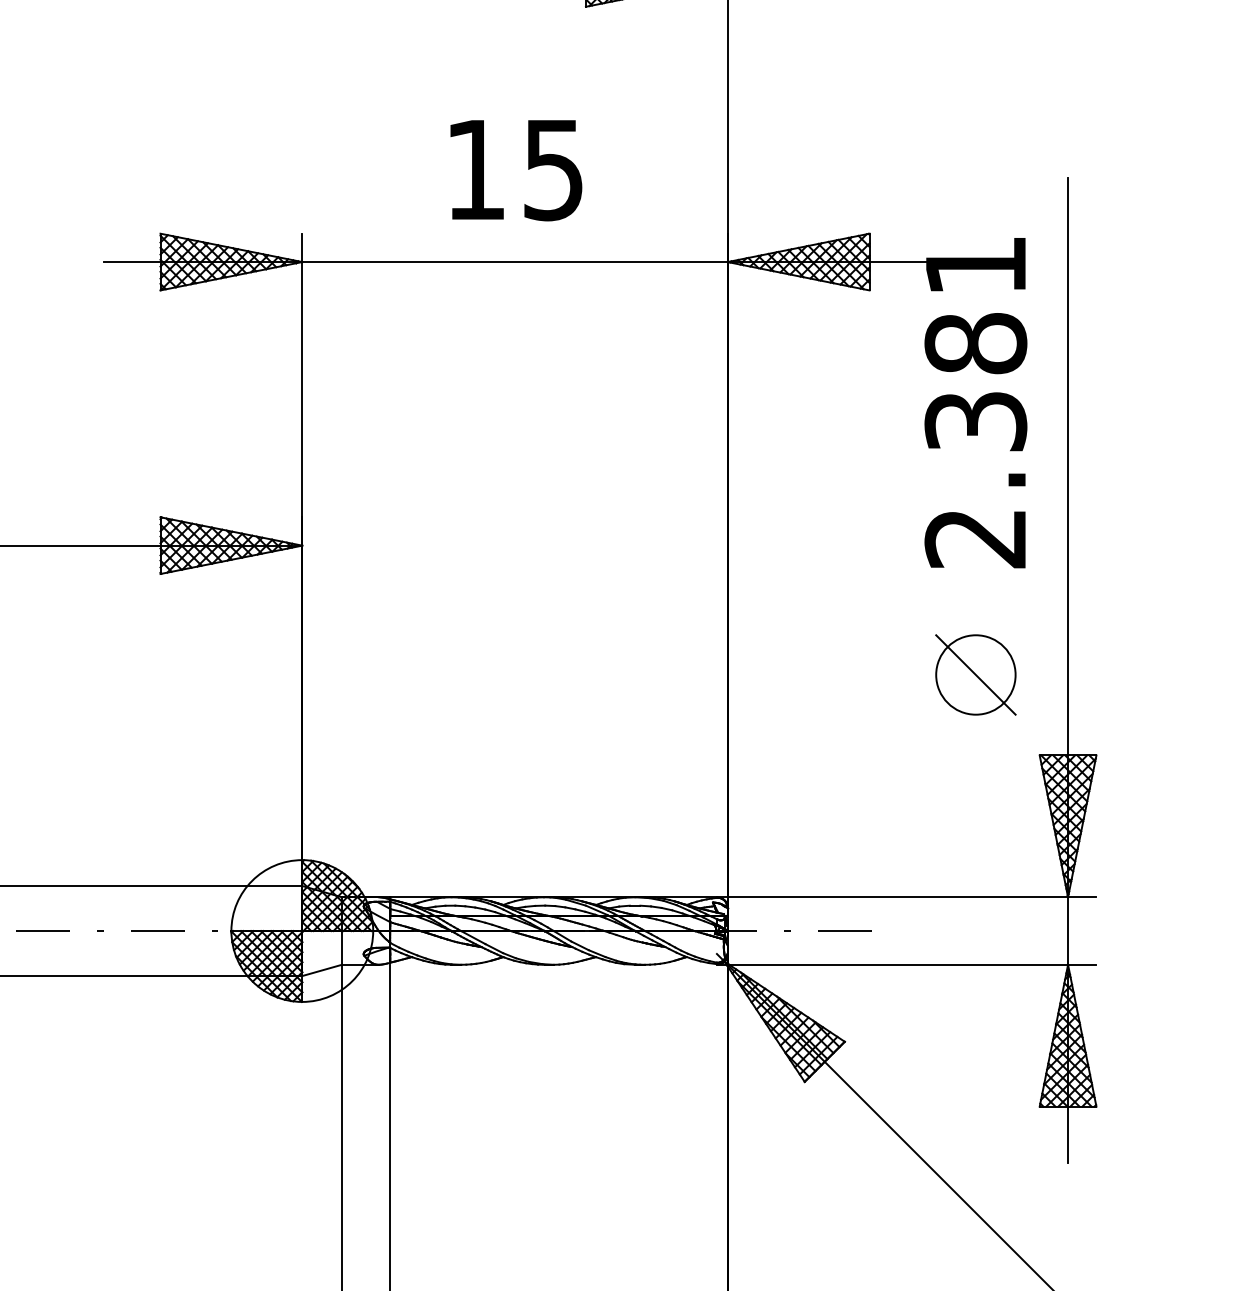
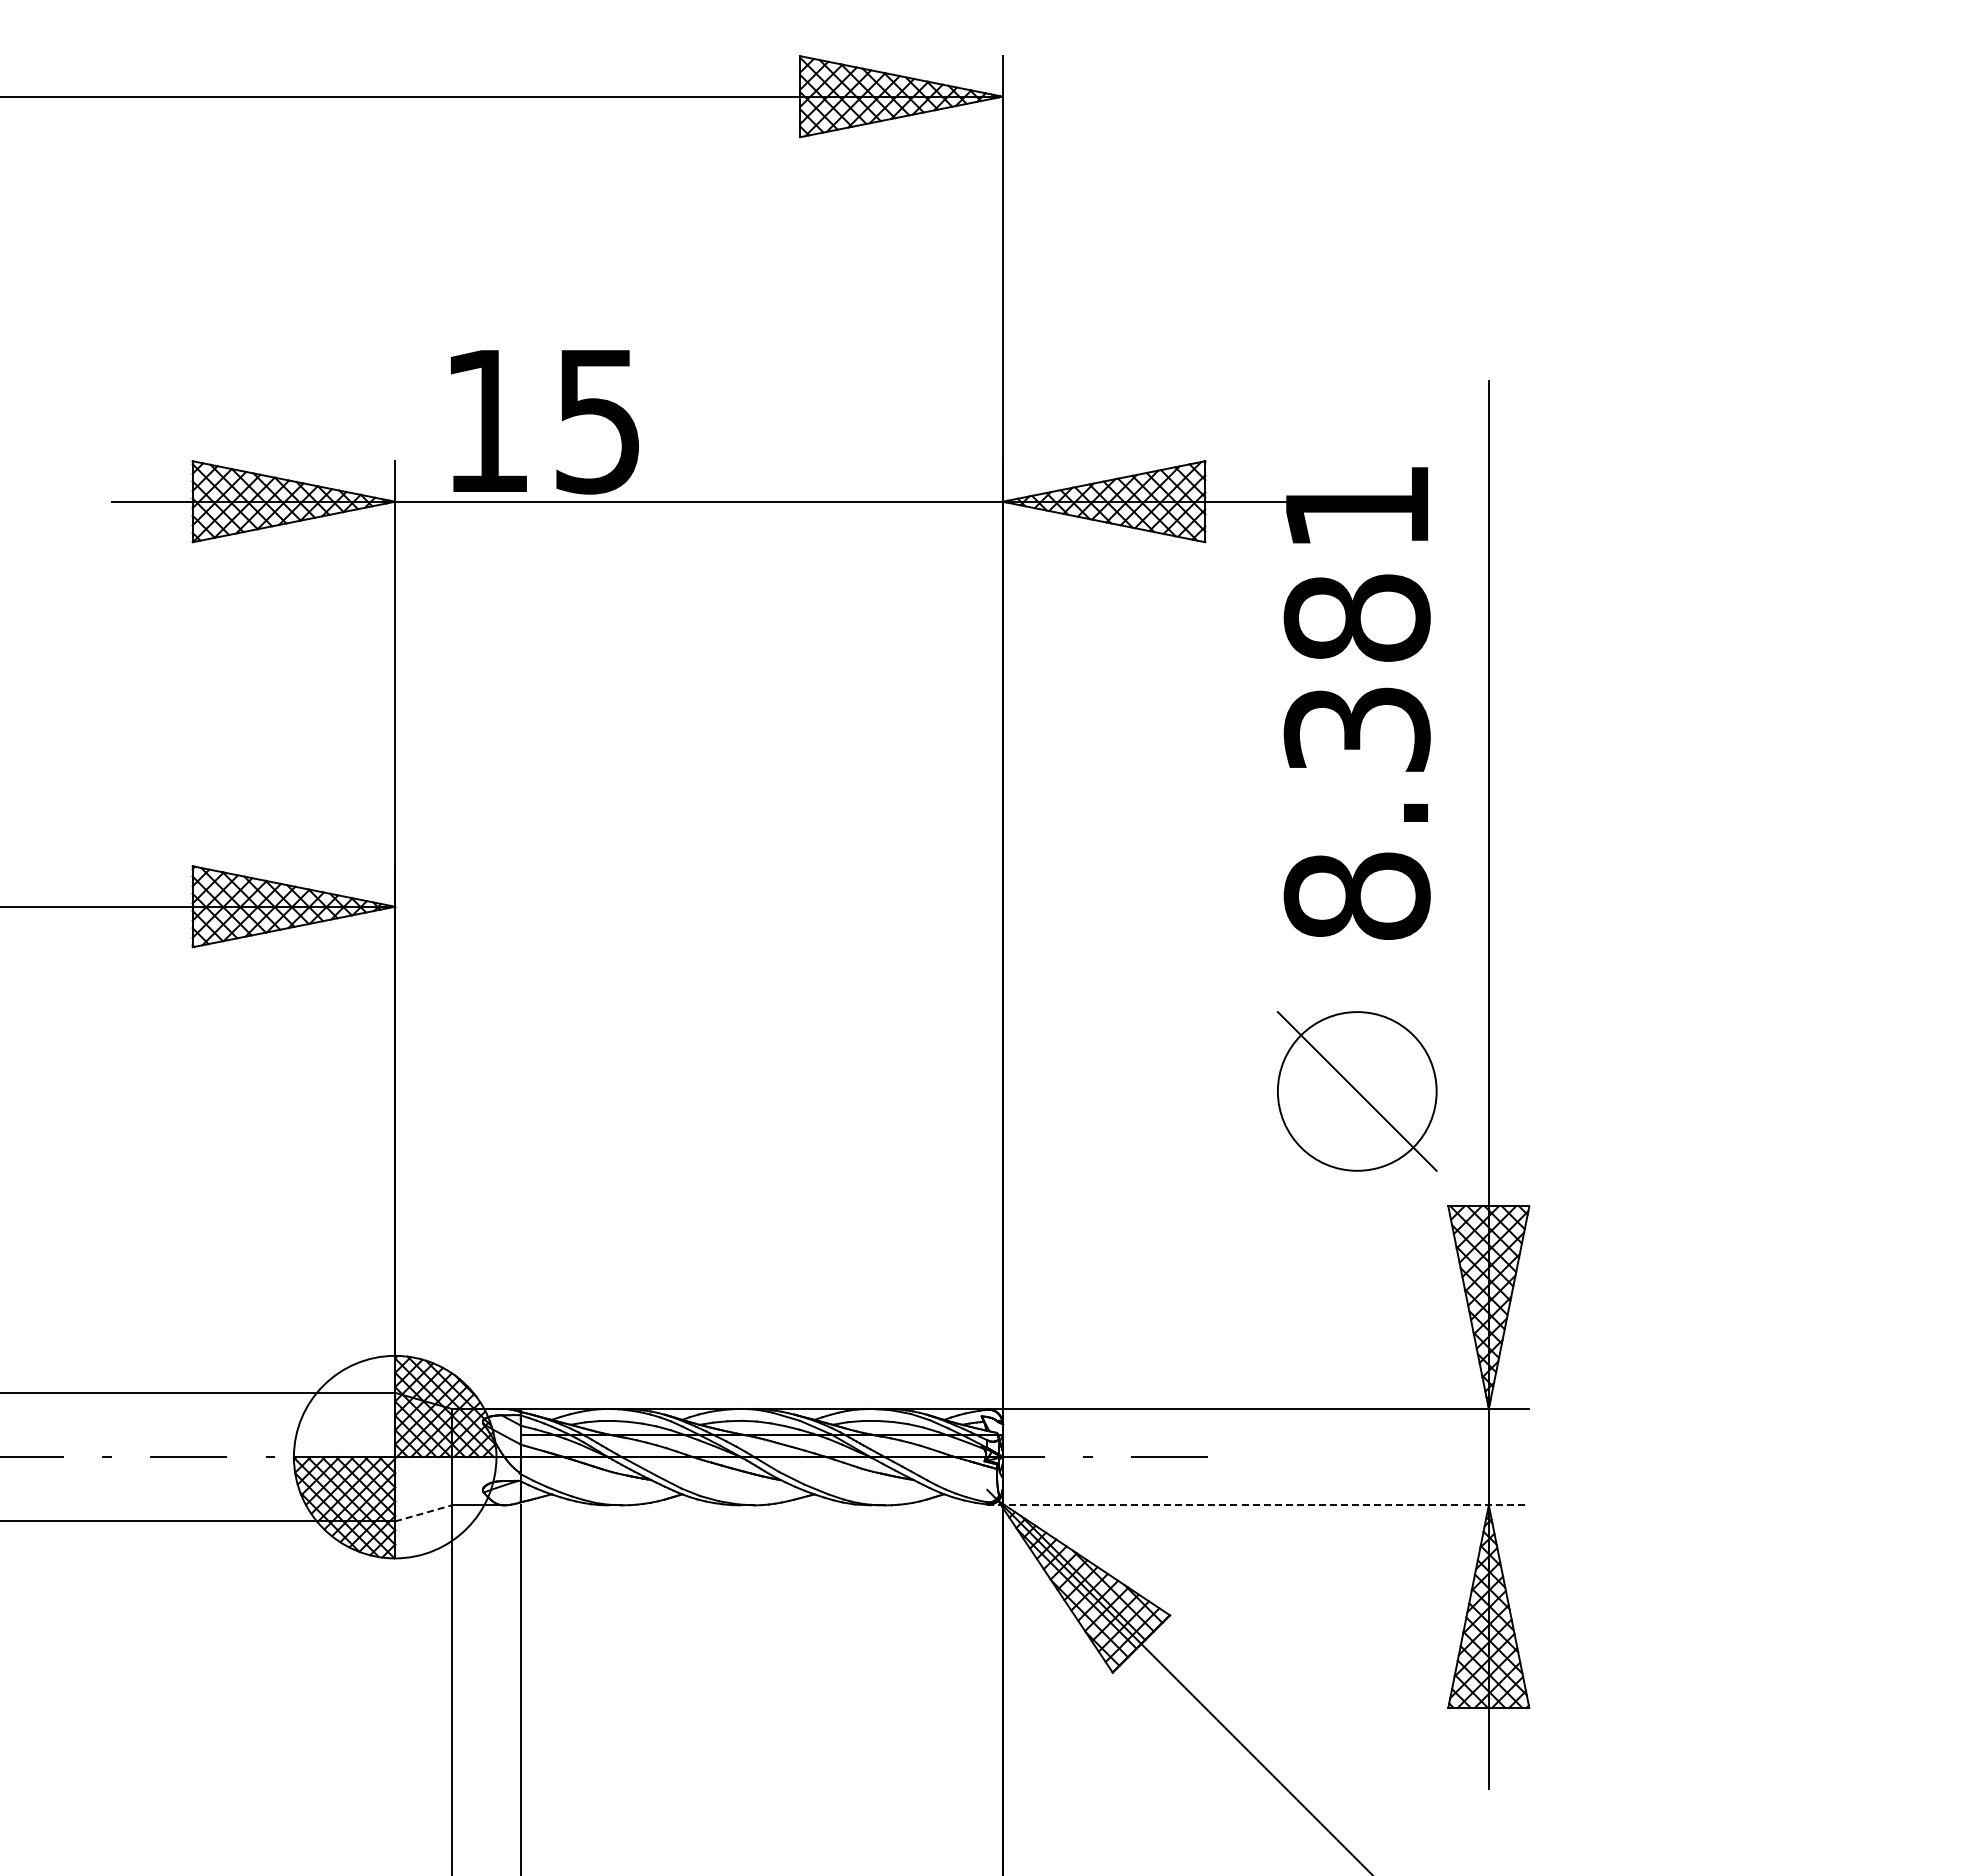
text: (516, 170) -> (544, 422), moved
text: (975, 537) -> (1356, 895), 2.381 -> 8.381
part: (975, 675) -> (1356, 1091), size x1.4
line: (906, 964) -> (1258, 1505), solid -> dashed
line: (322, 970) -> (424, 1513), solid -> dashed

